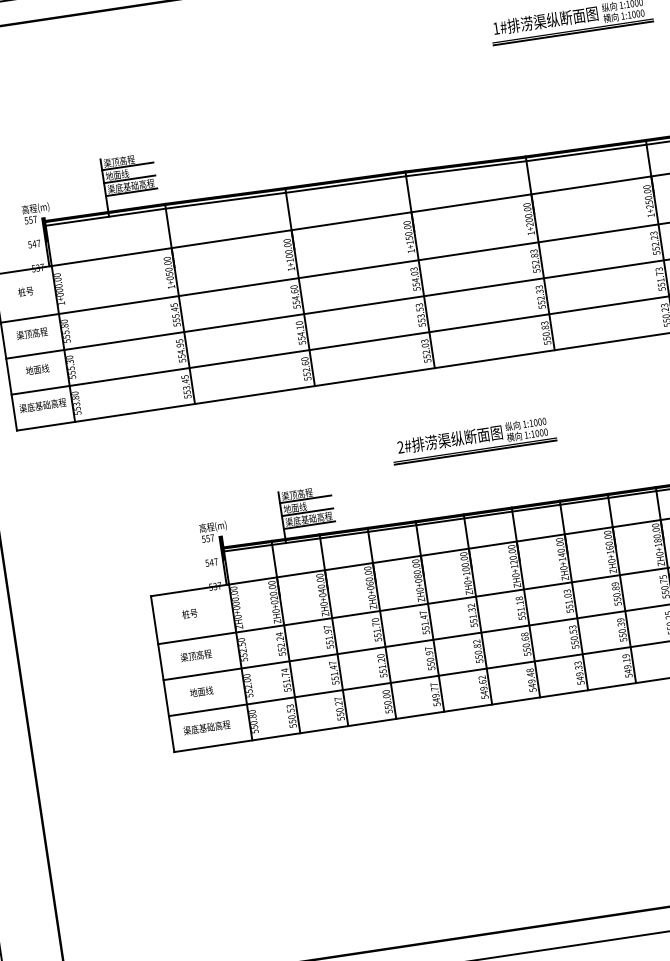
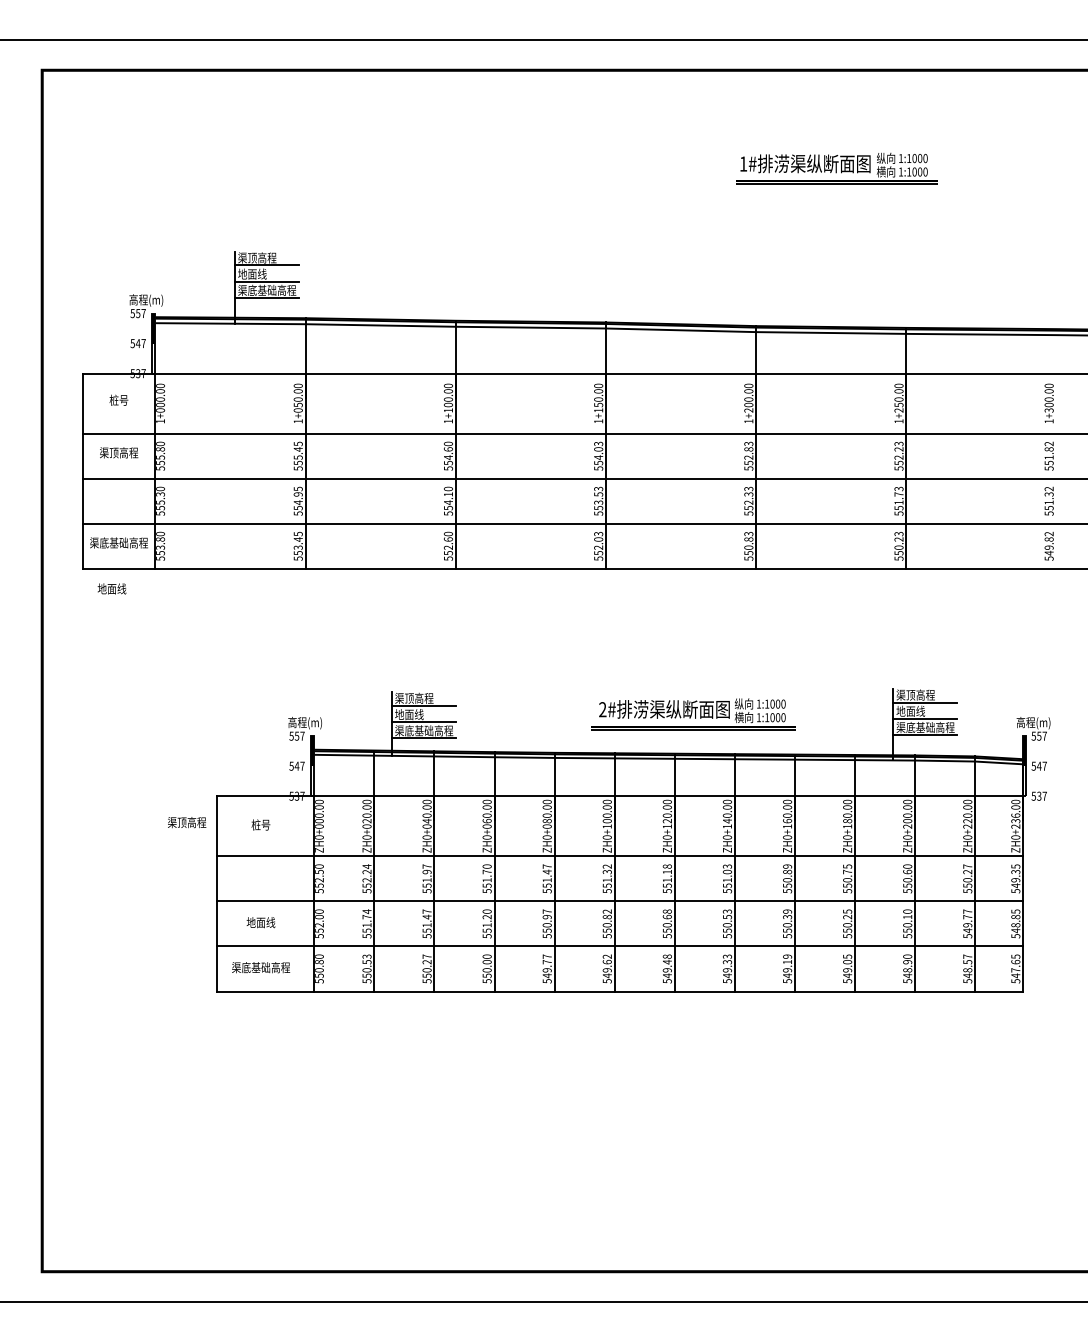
text: (37, 369) -> (111, 588), moved
part: (473, 440) -> (693, 714), moved
text: (196, 655) -> (187, 822), moved

